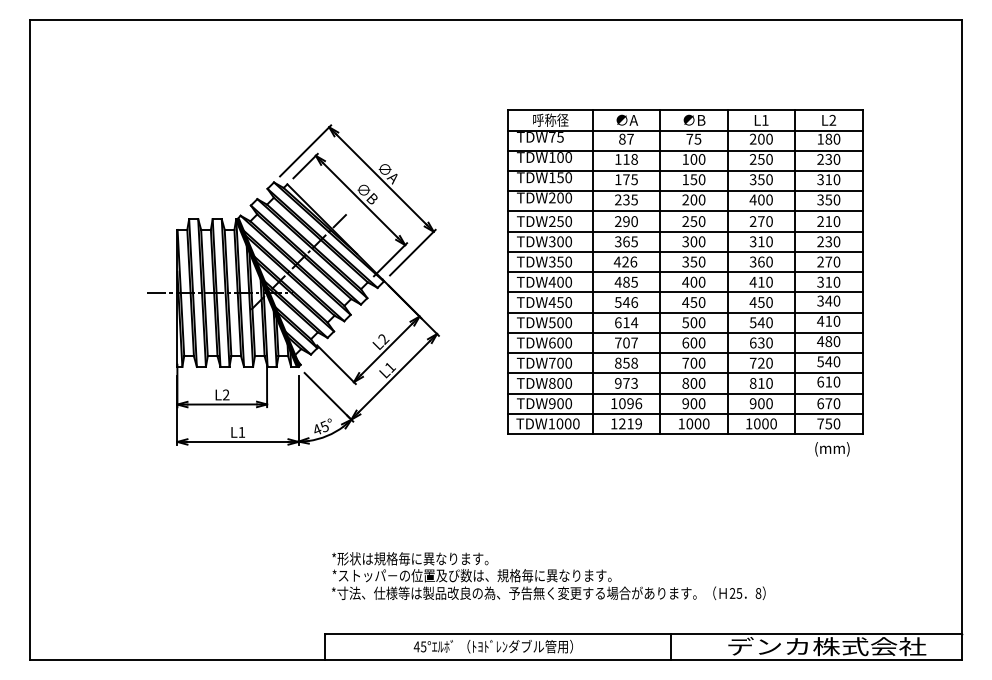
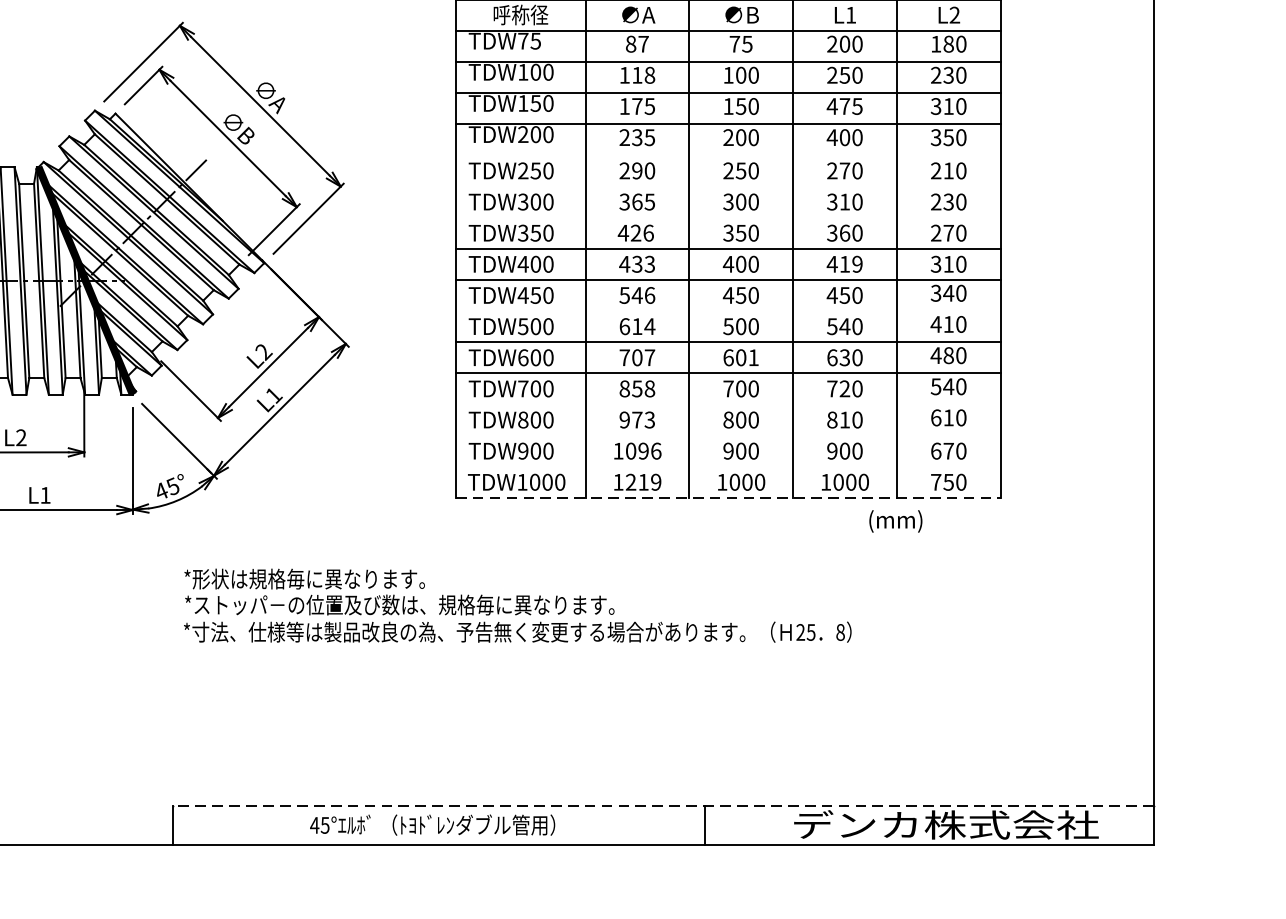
text: (760, 179) -> (843, 106), 350 -> 475
line: (685, 211) -> (728, 155), removed
line: (685, 231) -> (728, 186), removed
line: (685, 251) -> (728, 216), removed
text: (630, 281) -> (643, 263), 485 -> 433
text: (769, 282) -> (857, 264), 410 -> 419
line: (685, 312) -> (728, 310), removed
text: (701, 342) -> (752, 357), 600 -> 601
line: (685, 373) -> (728, 404), removed
line: (685, 393) -> (728, 435), removed
line: (685, 413) -> (728, 466), removed
line: (686, 434) -> (729, 498), solid -> dashed
text: (832, 449) -> (895, 521), moved
text: (548, 576) -> (517, 606), moved
line: (643, 634) -> (663, 806), solid -> dashed

